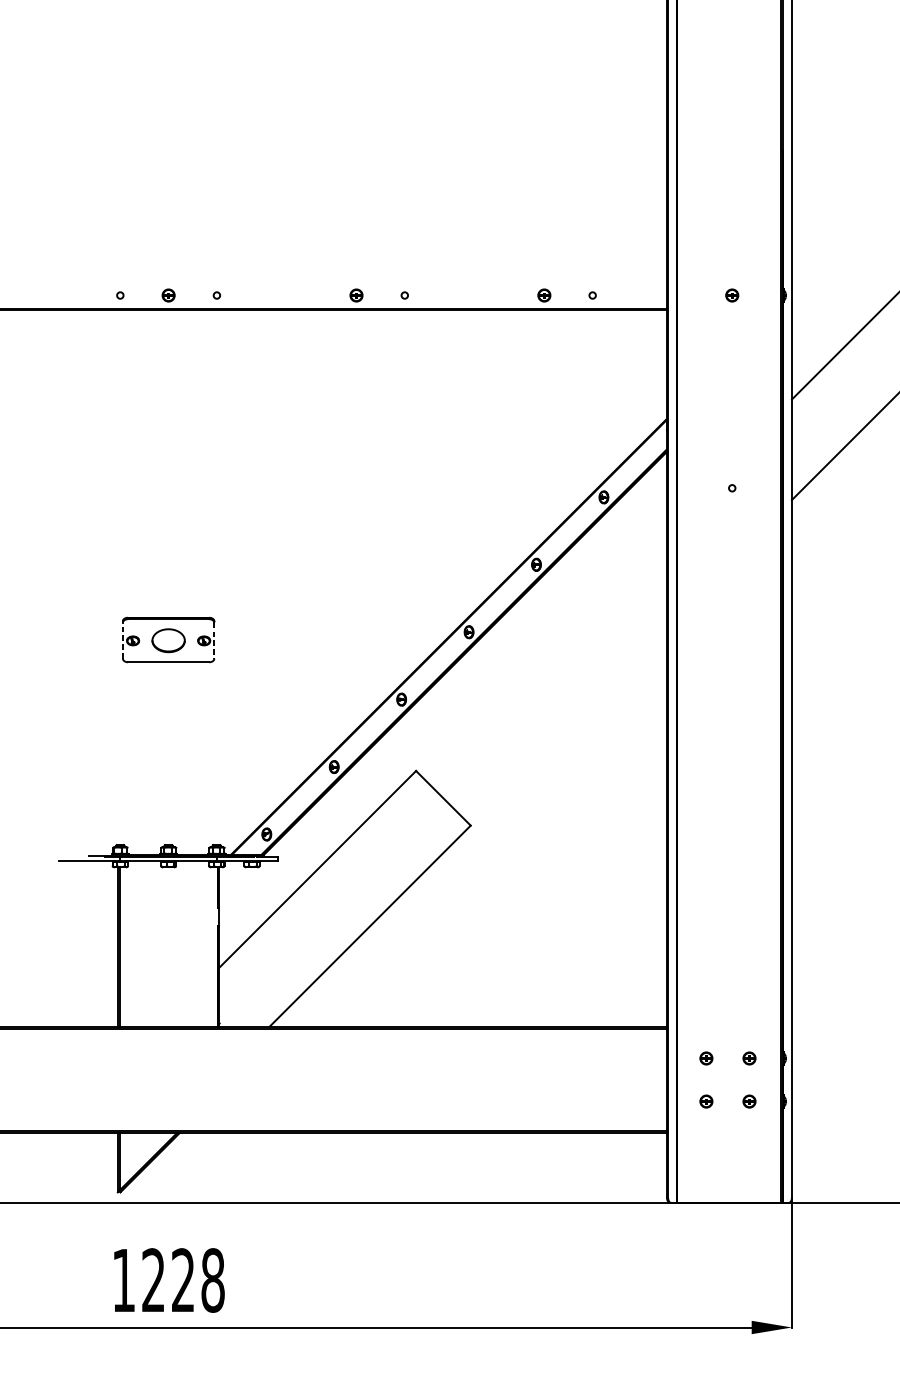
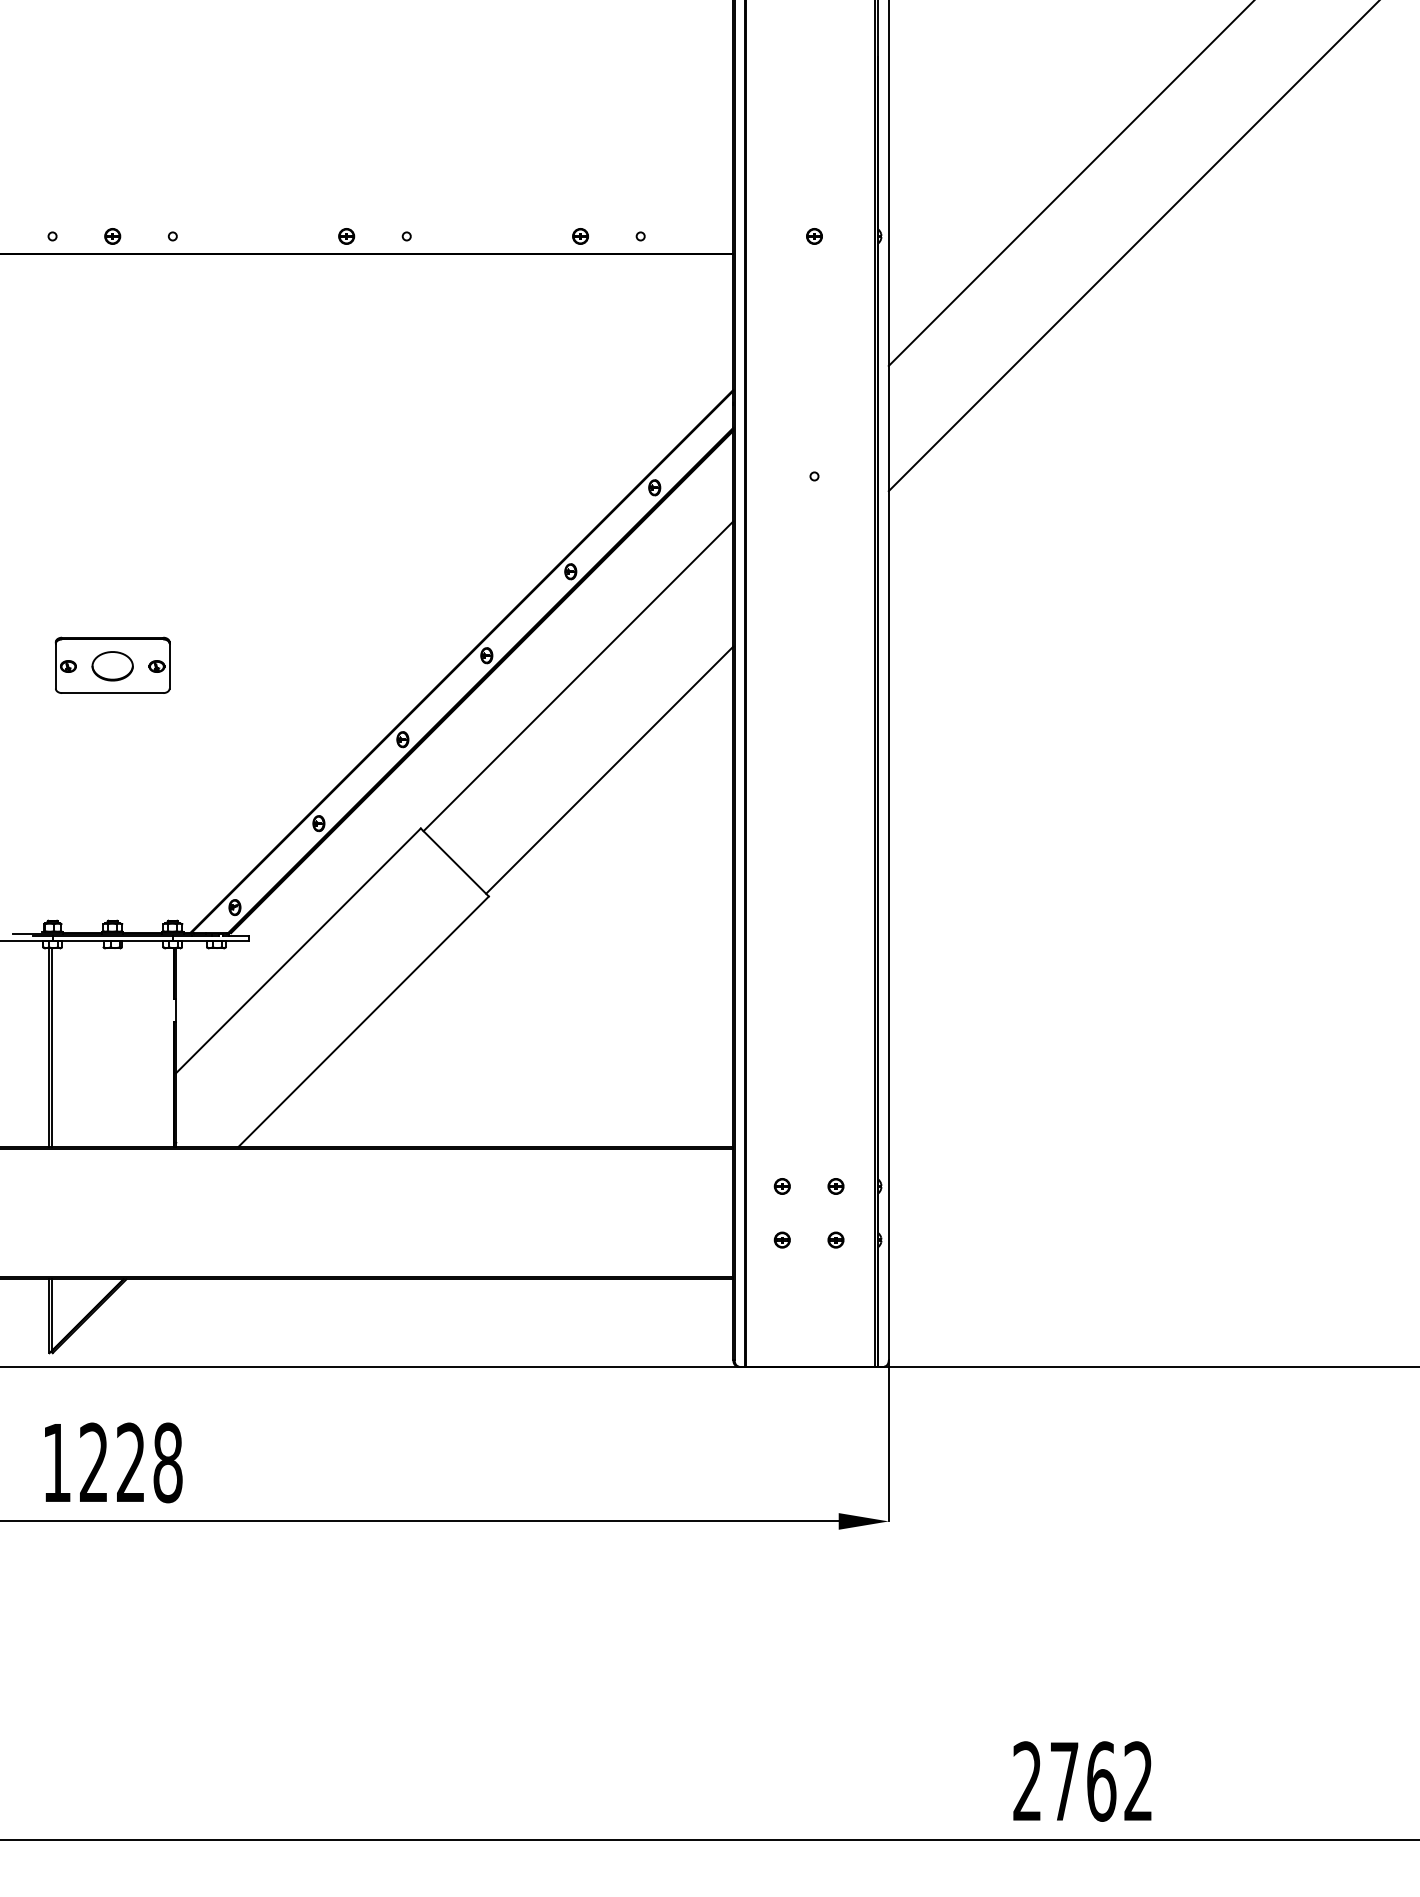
line: (122, 640) -> (55, 665), dashed -> solid
line: (214, 640) -> (169, 666), dashed -> solid
line: (542, 648) -> (578, 676), added
line: (567, 723) -> (609, 769), added

